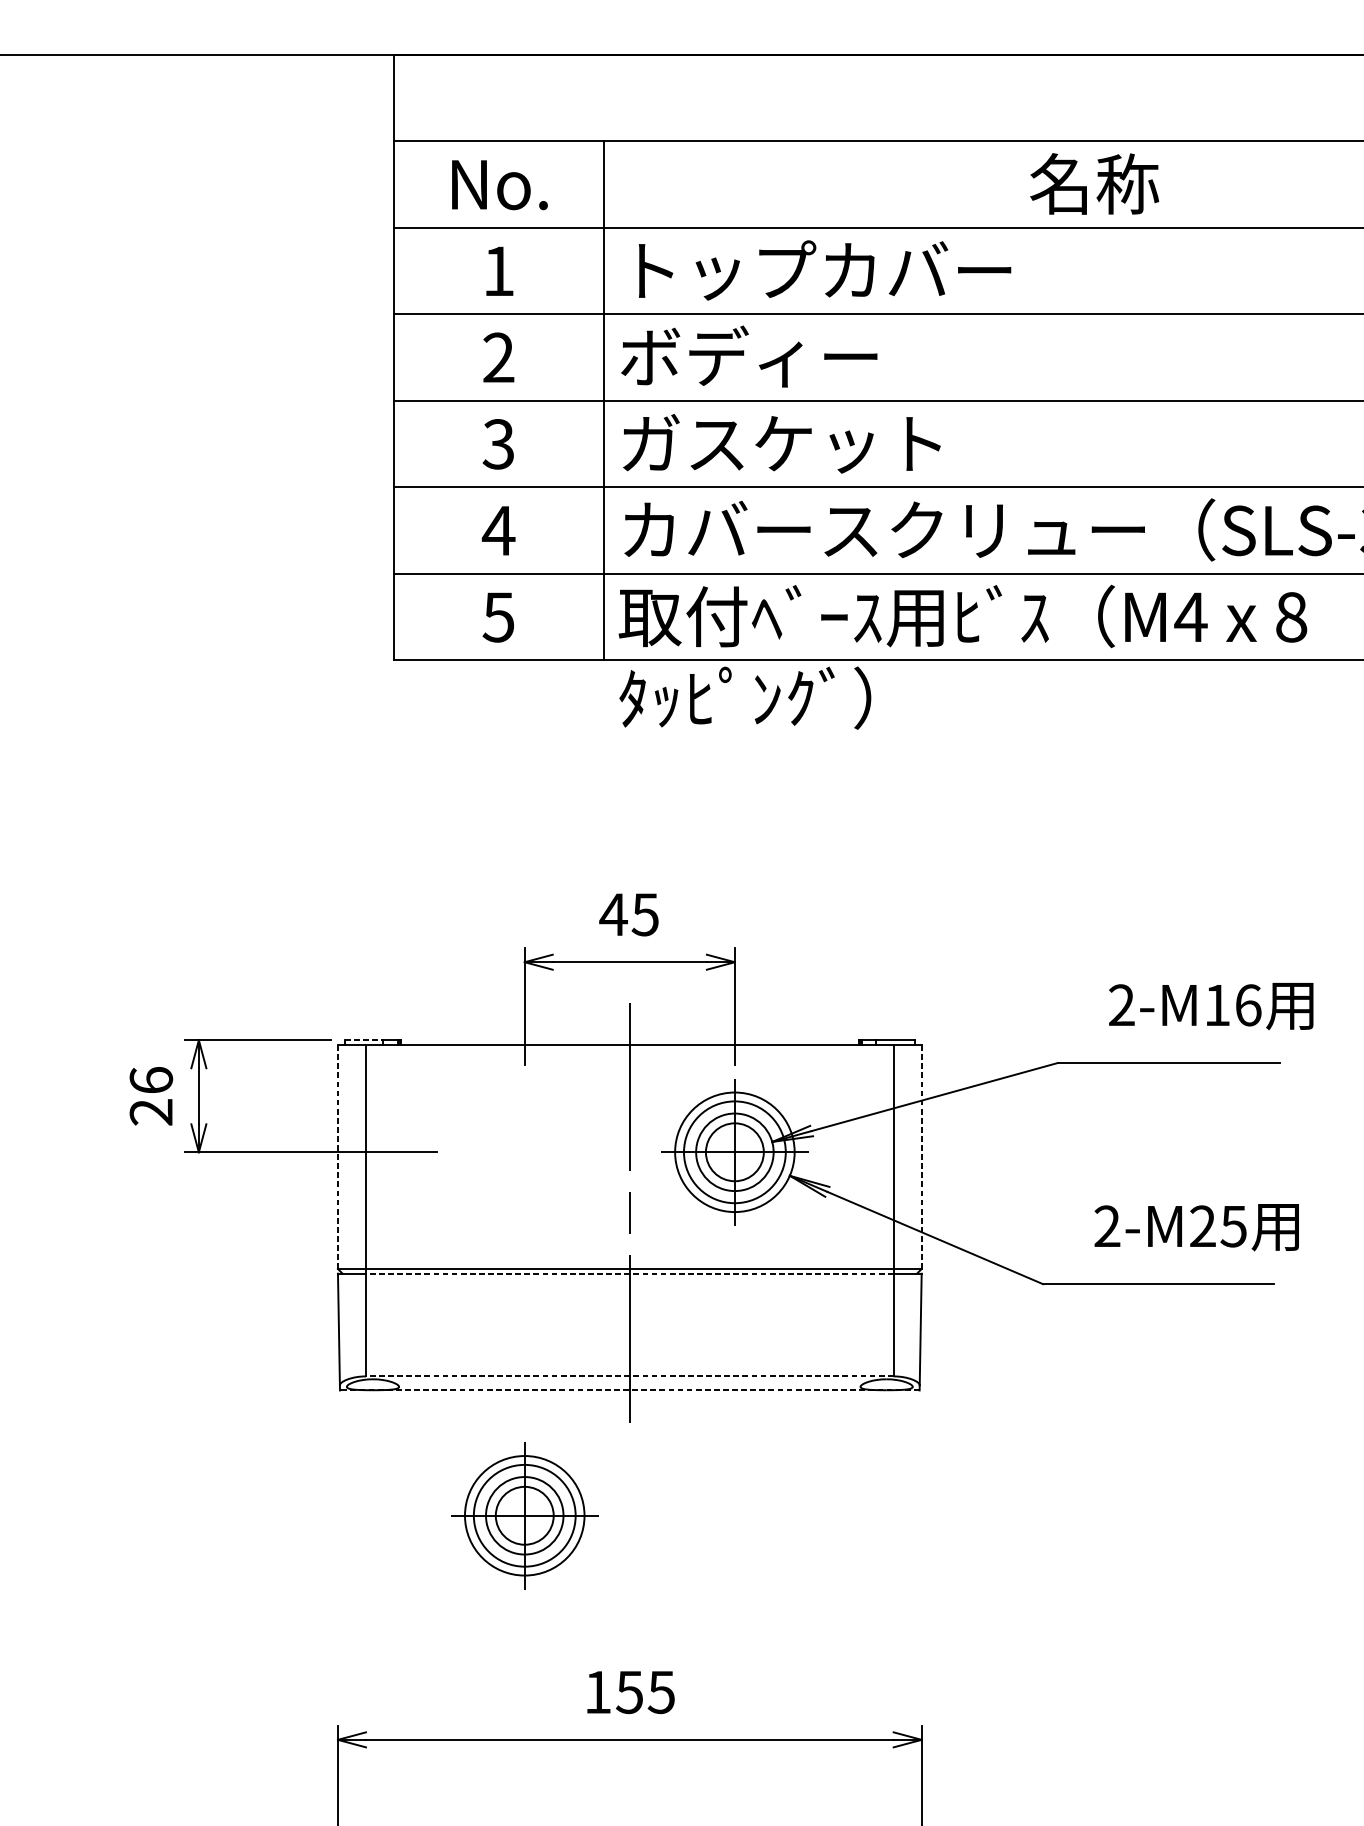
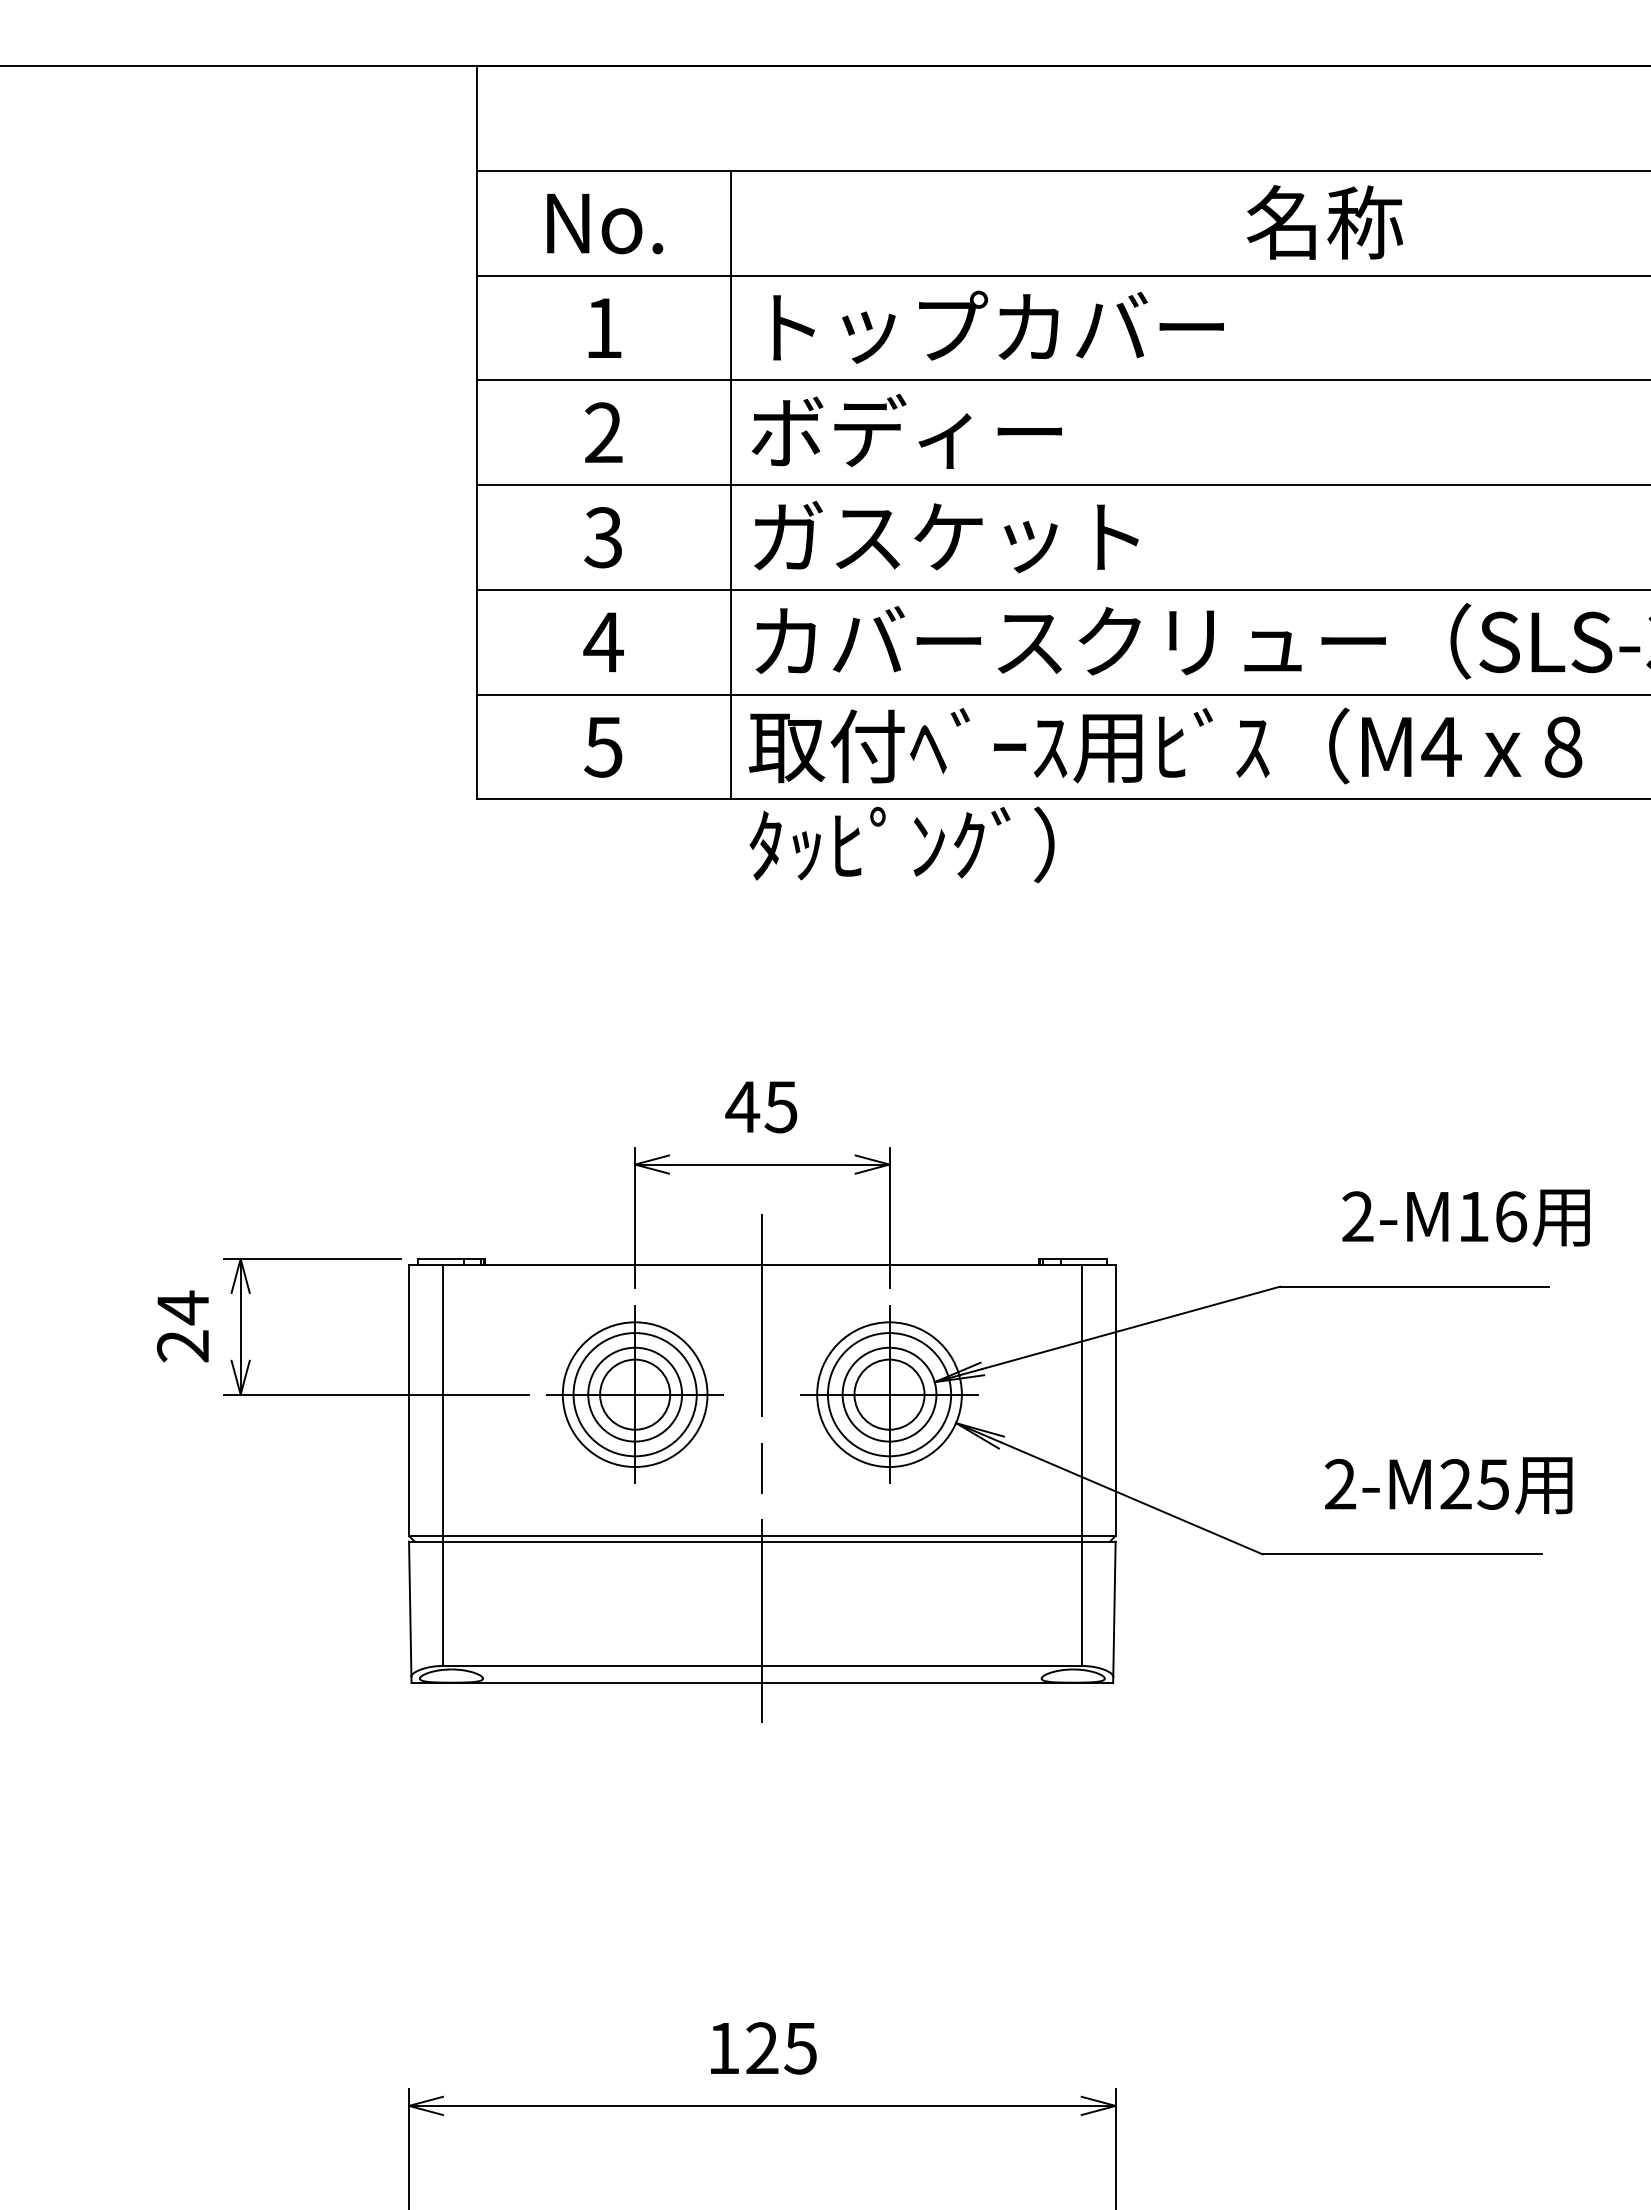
line: (364, 1040) -> (441, 1259), dashed -> solid
text: (150, 1080) -> (182, 1307), 26 -> 24
line: (338, 1157) -> (409, 1400), dashed -> solid
line: (921, 1157) -> (1115, 1400), dashed -> solid
line: (629, 1273) -> (761, 1541), dashed -> solid
line: (629, 1376) -> (761, 1665), dashed -> solid
line: (629, 1390) -> (762, 1682), dashed -> solid
part: (524, 1515) -> (634, 1394), moved
text: (629, 1692) -> (761, 2048), 155 -> 125

